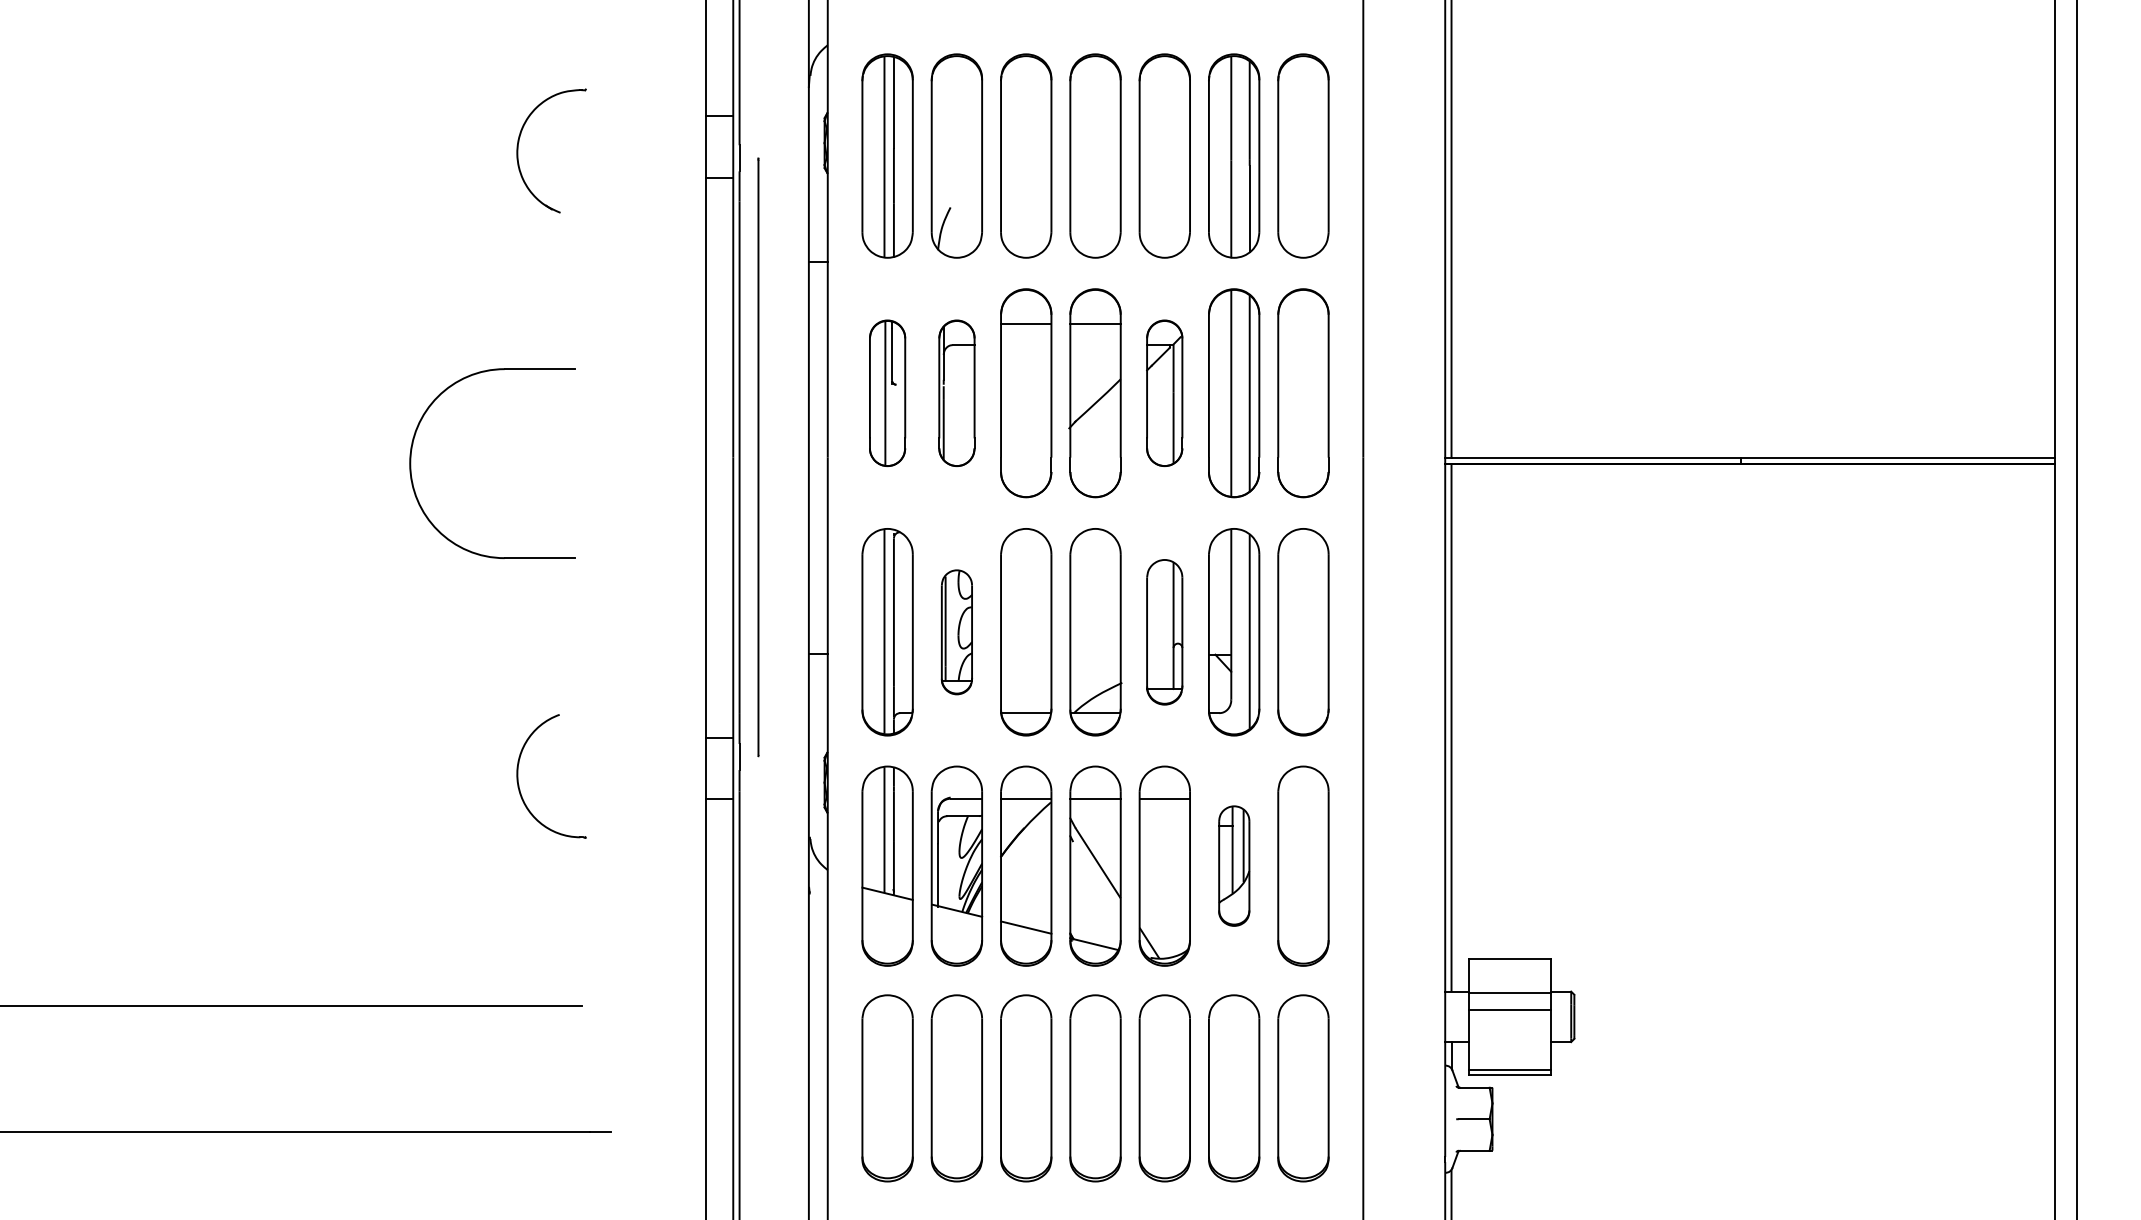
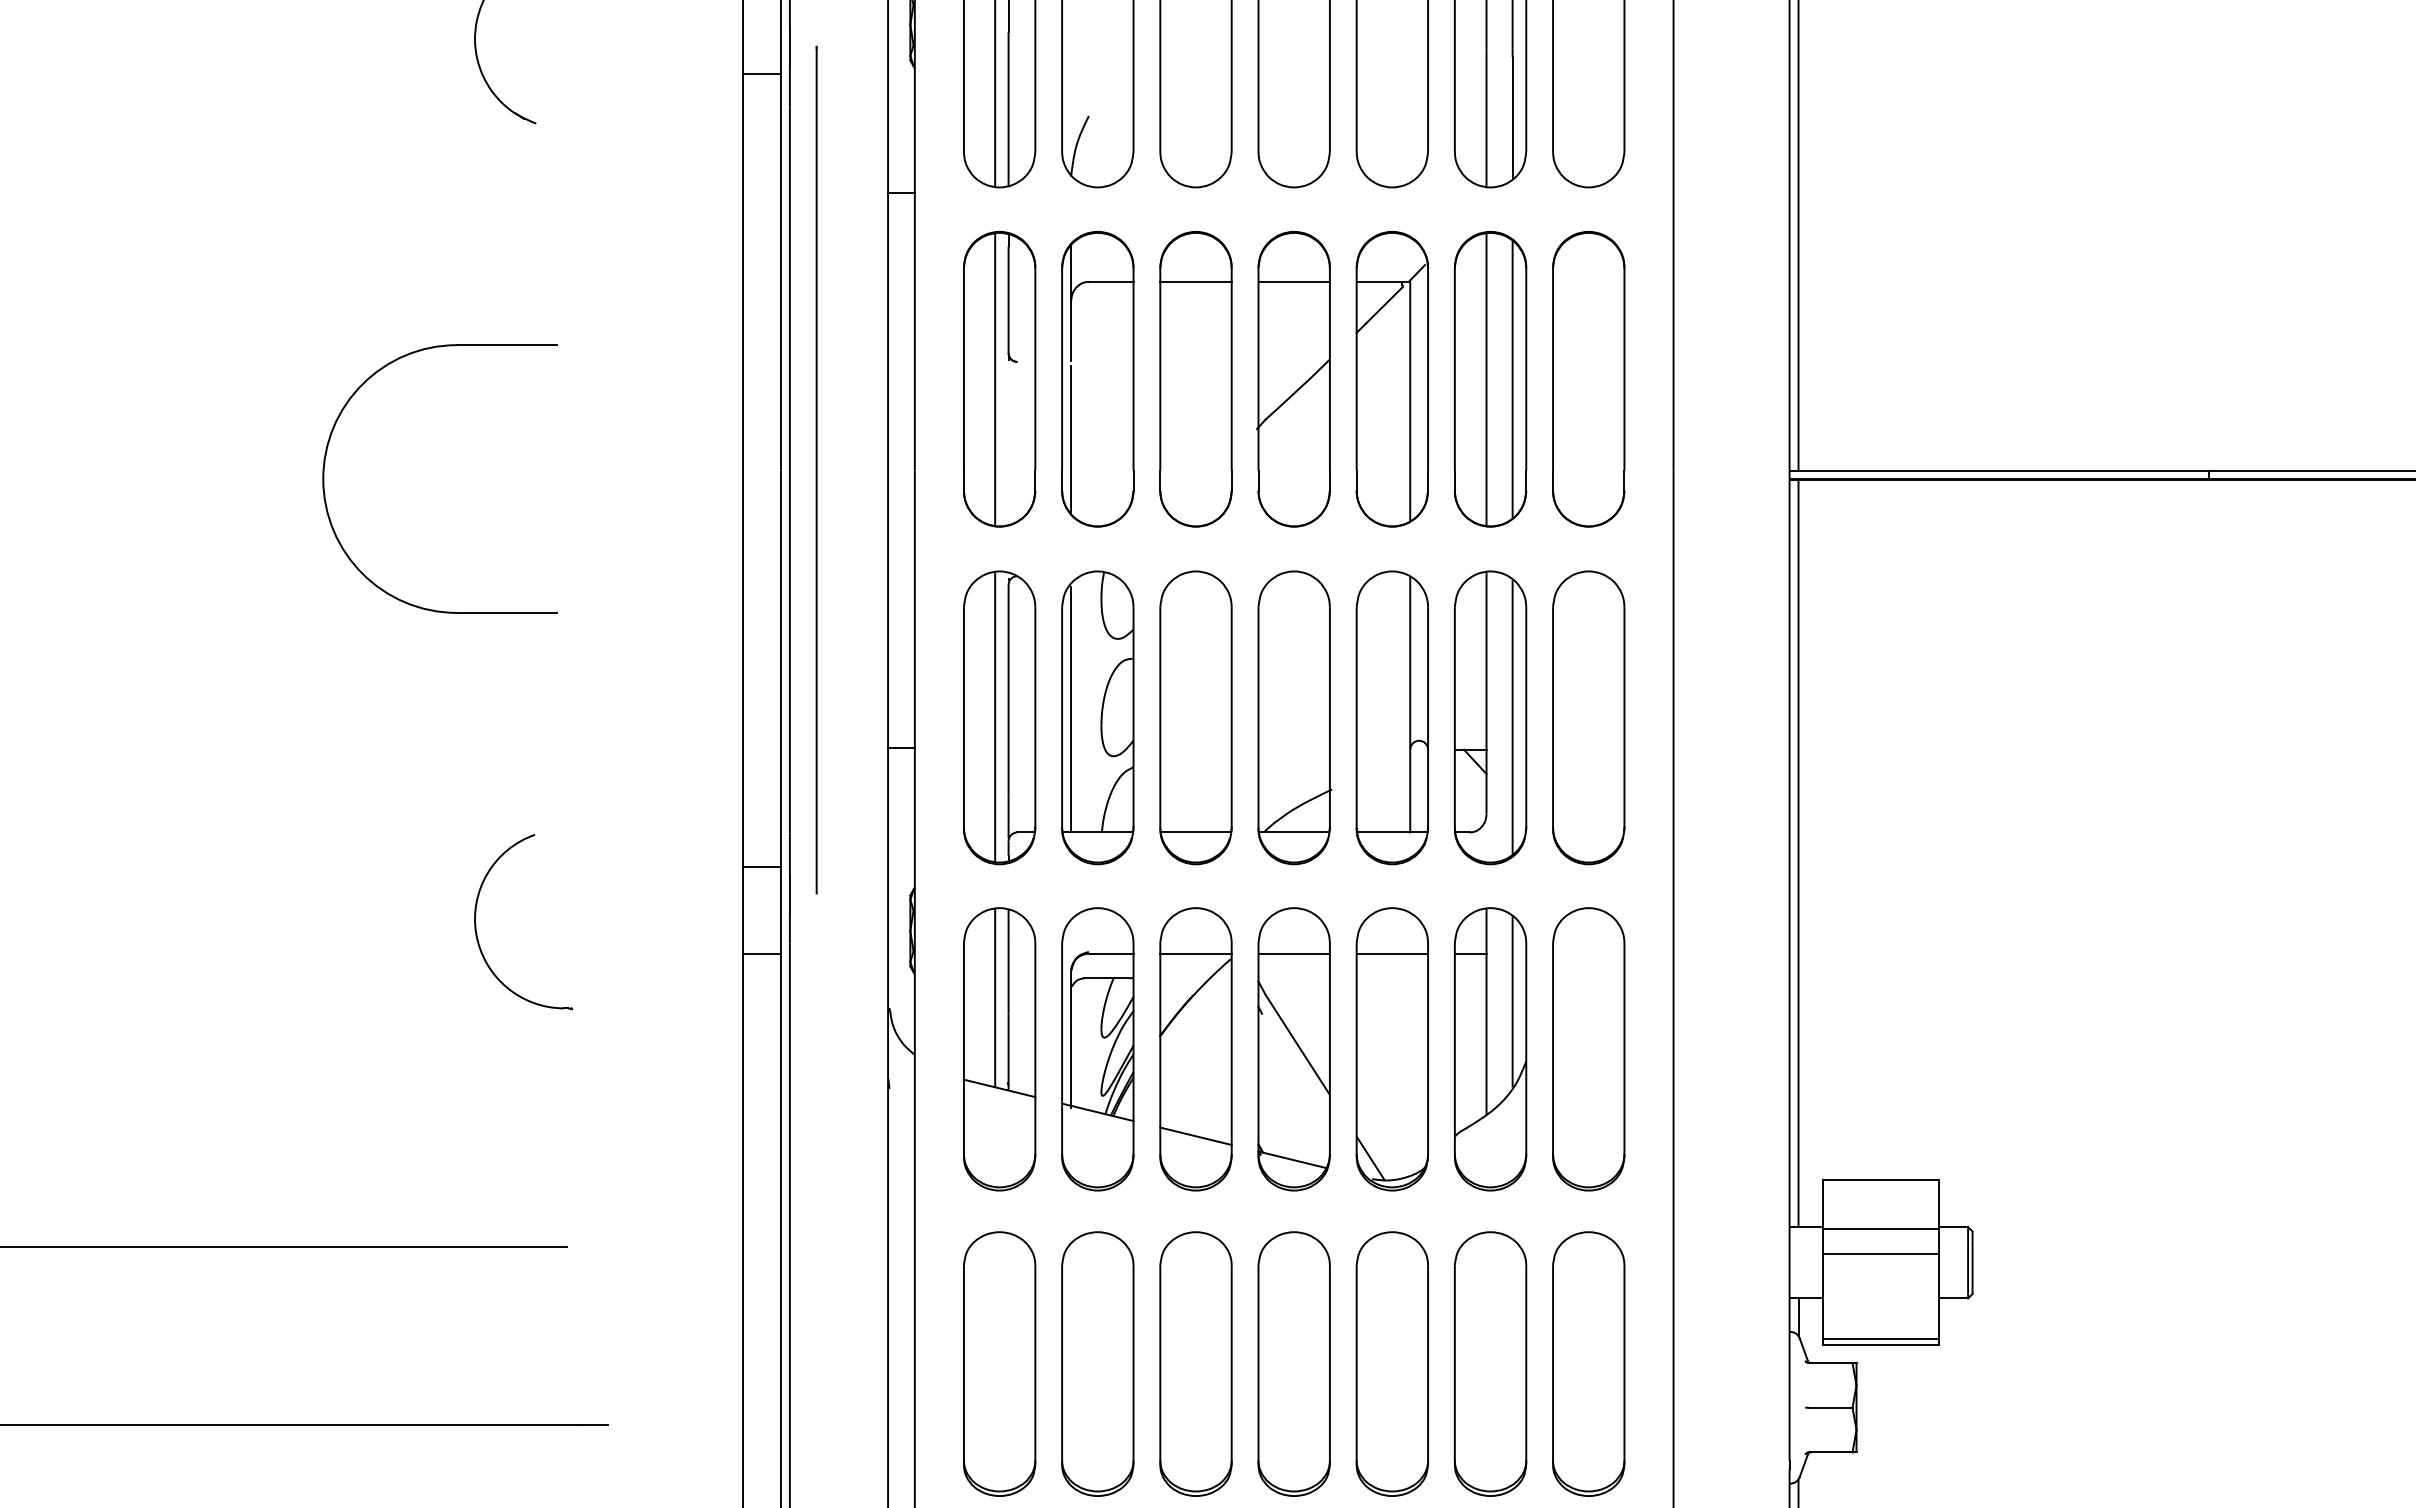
part: (887, 393) -> (999, 379), size x1.43
part: (956, 393) -> (1097, 379), size x1.43
part: (1164, 393) -> (1391, 379), size x1.43
part: (956, 632) -> (1097, 718), size x1.67
part: (1164, 632) -> (1391, 718), size x1.43
part: (1234, 865) -> (1491, 1048), size x1.67

